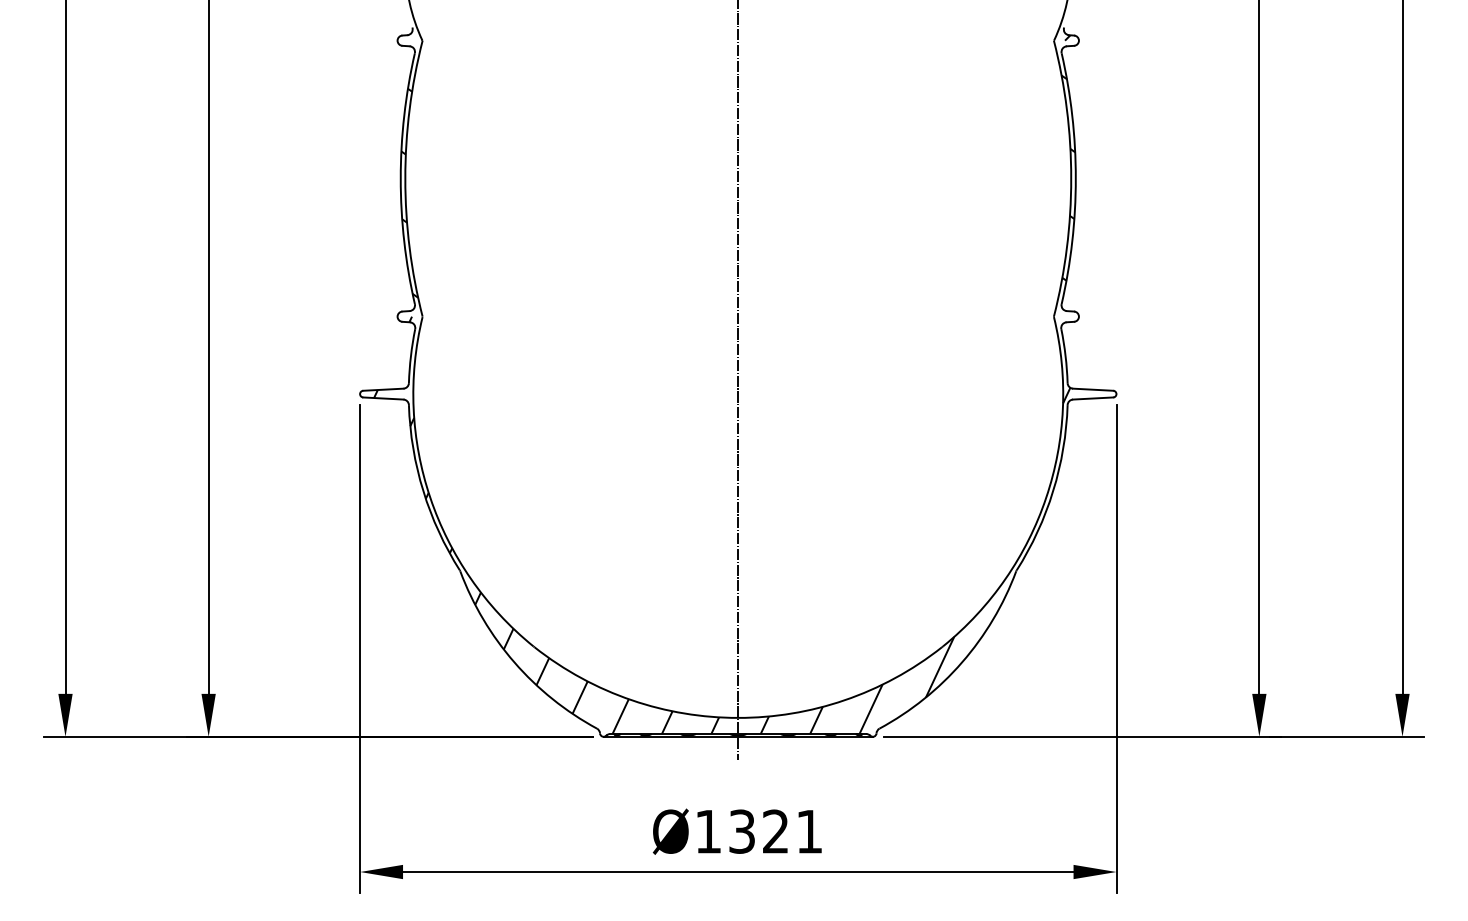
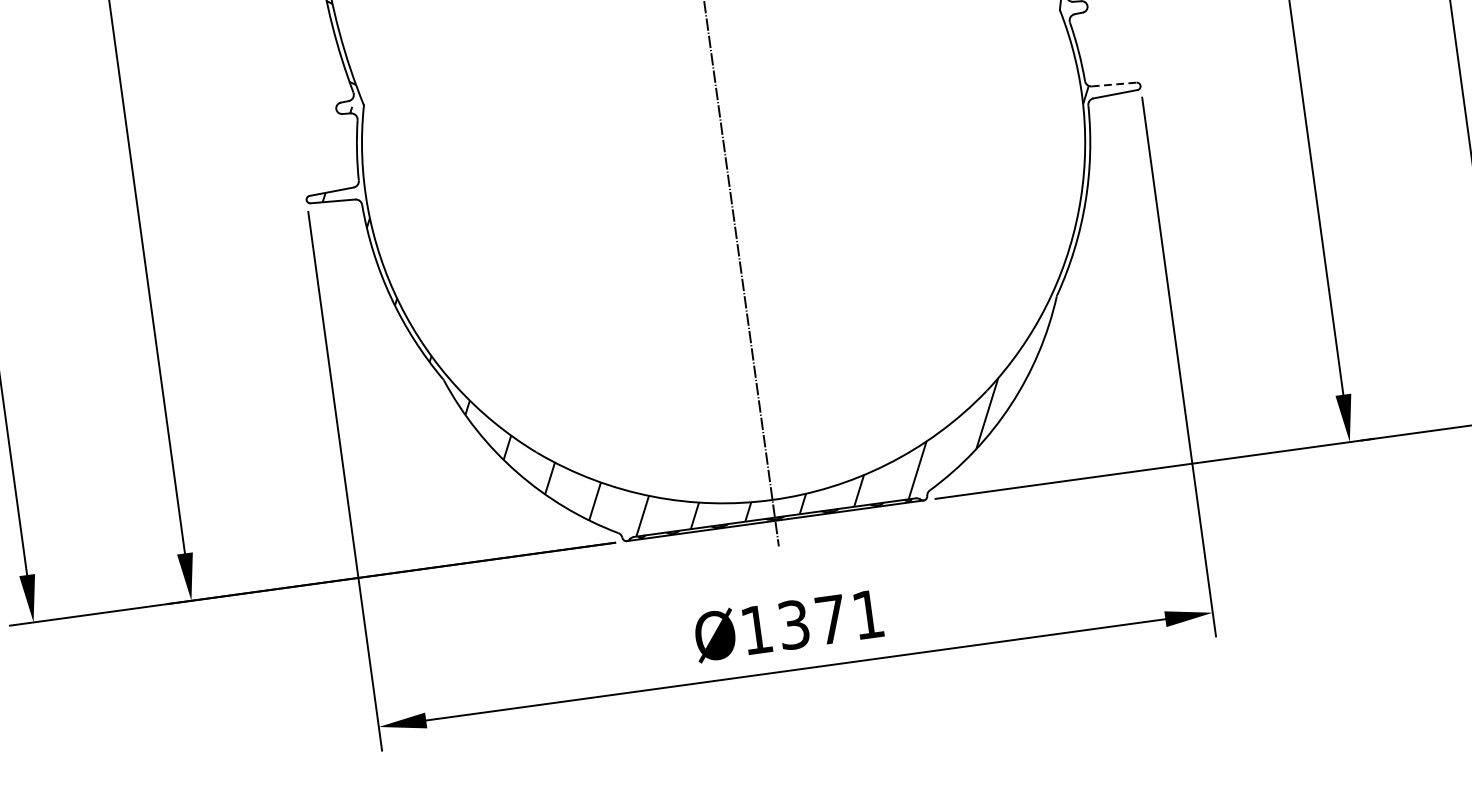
line: (1093, 389) -> (1114, 84), solid -> dashed
text: (775, 831) -> (830, 619), Ø1321 -> Ø1371

